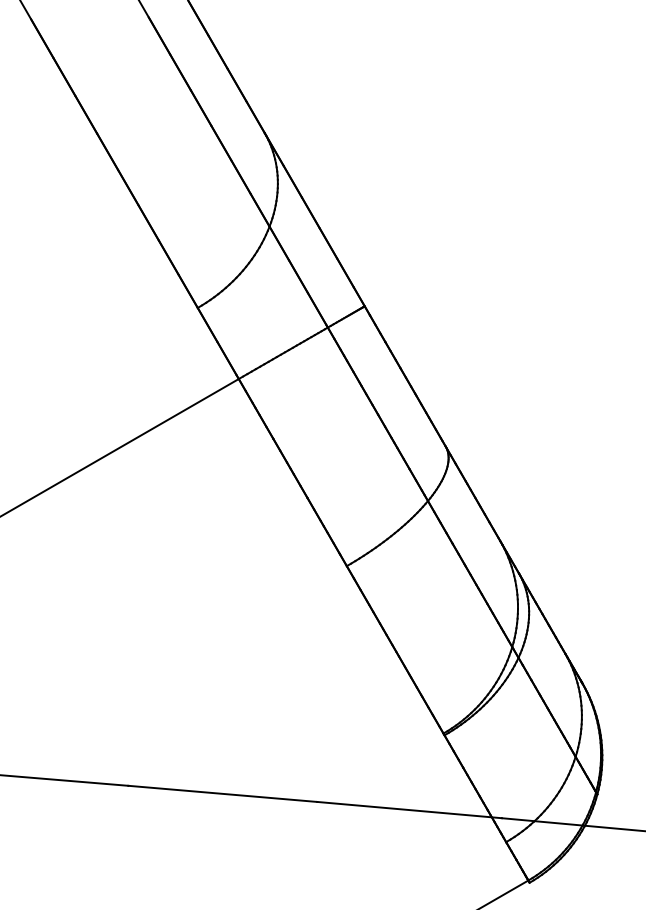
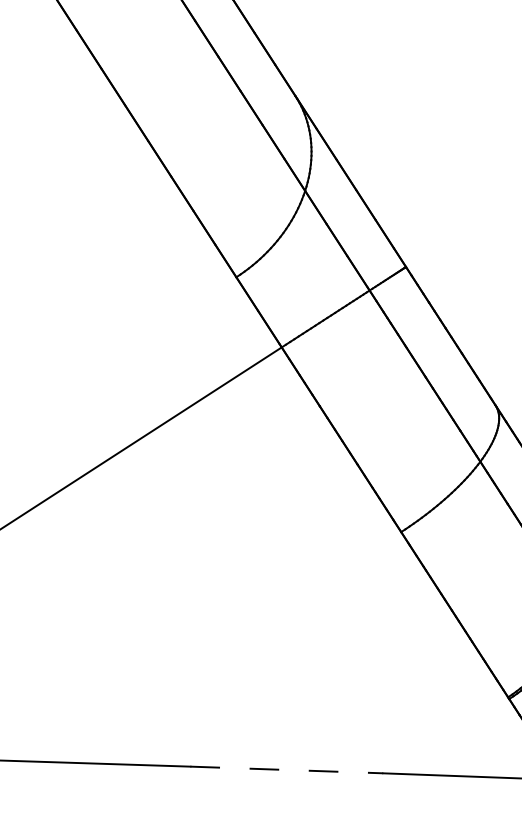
line: (222, 793) -> (286, 769), solid -> dashed

